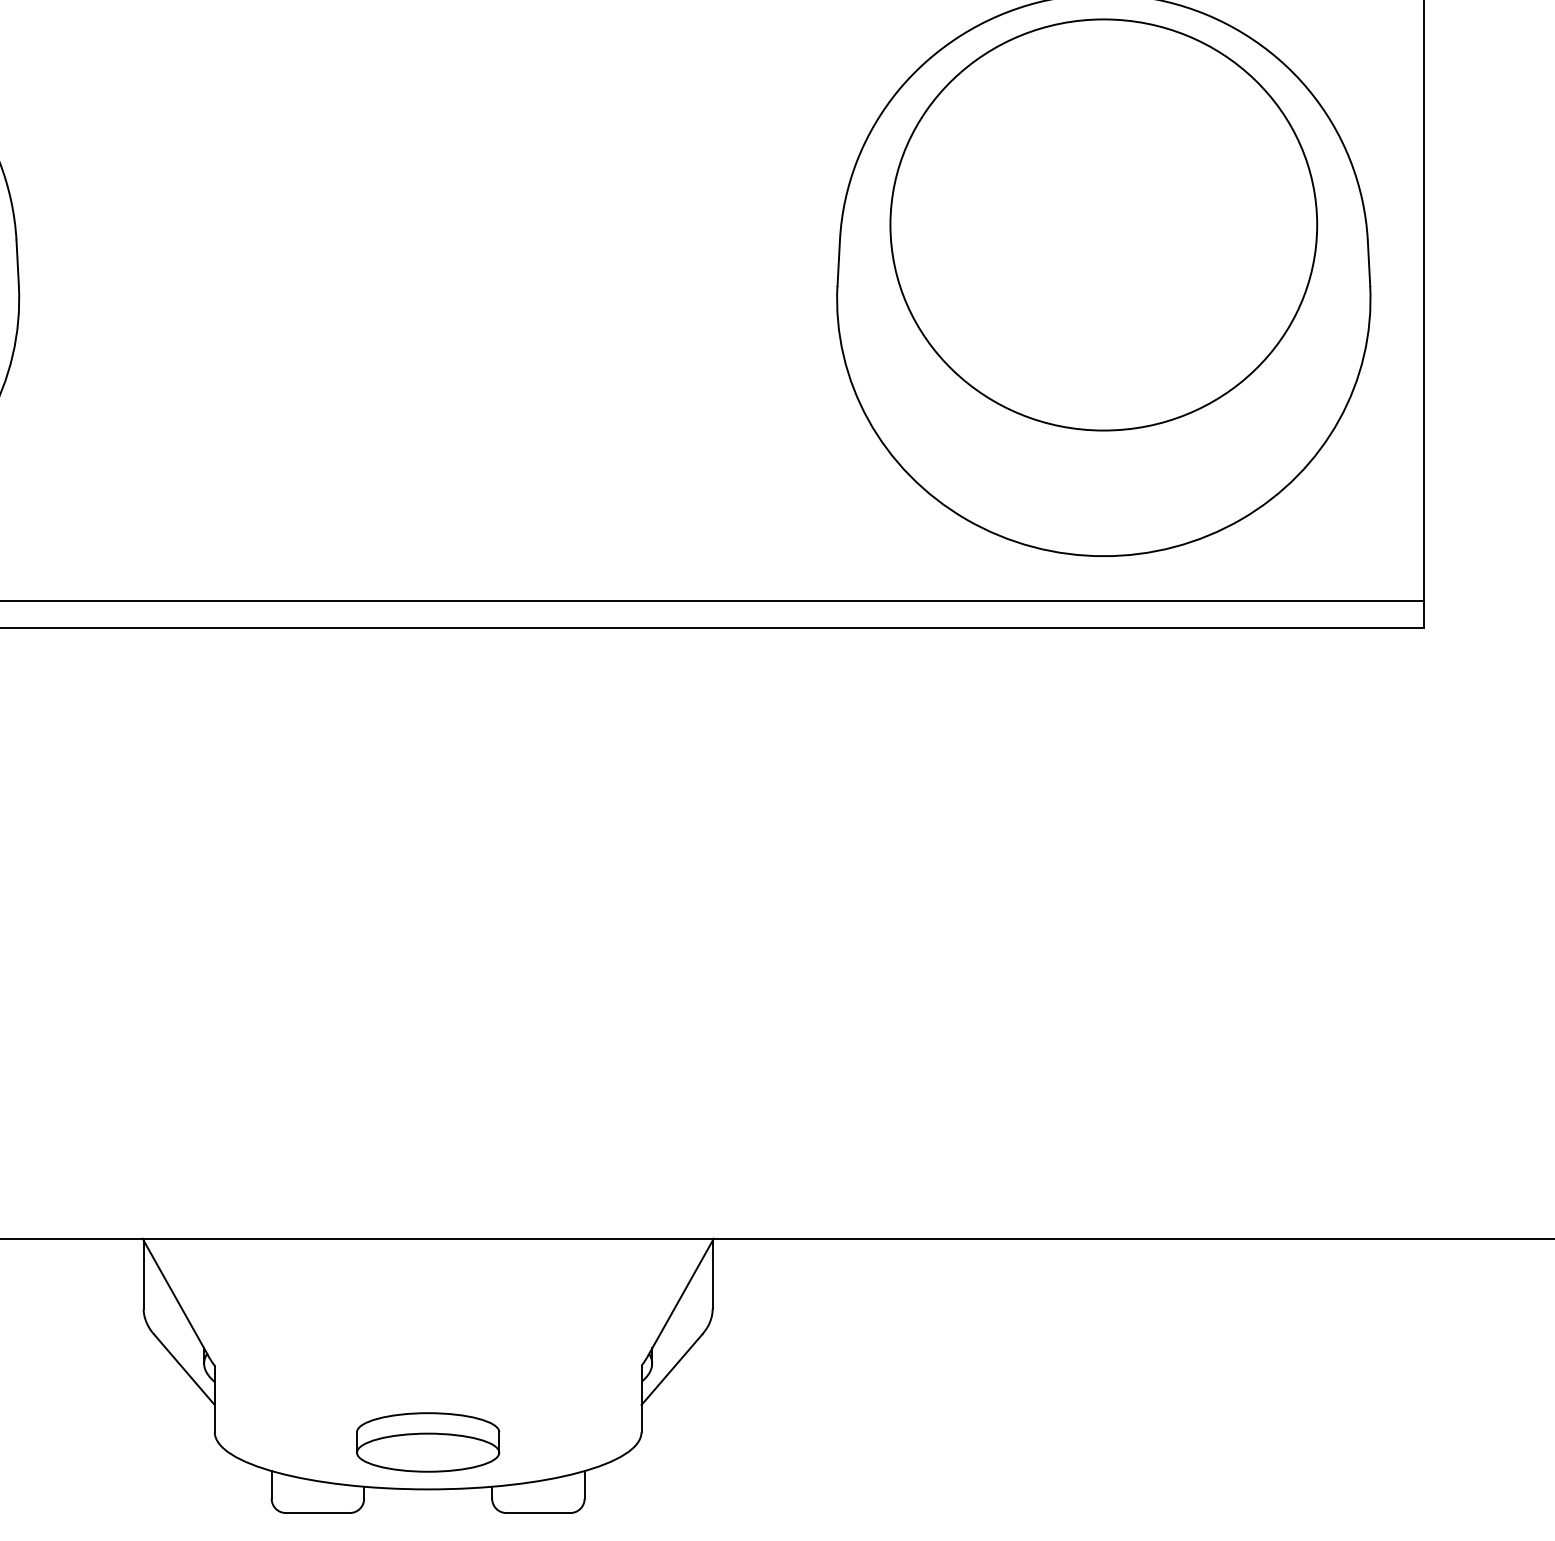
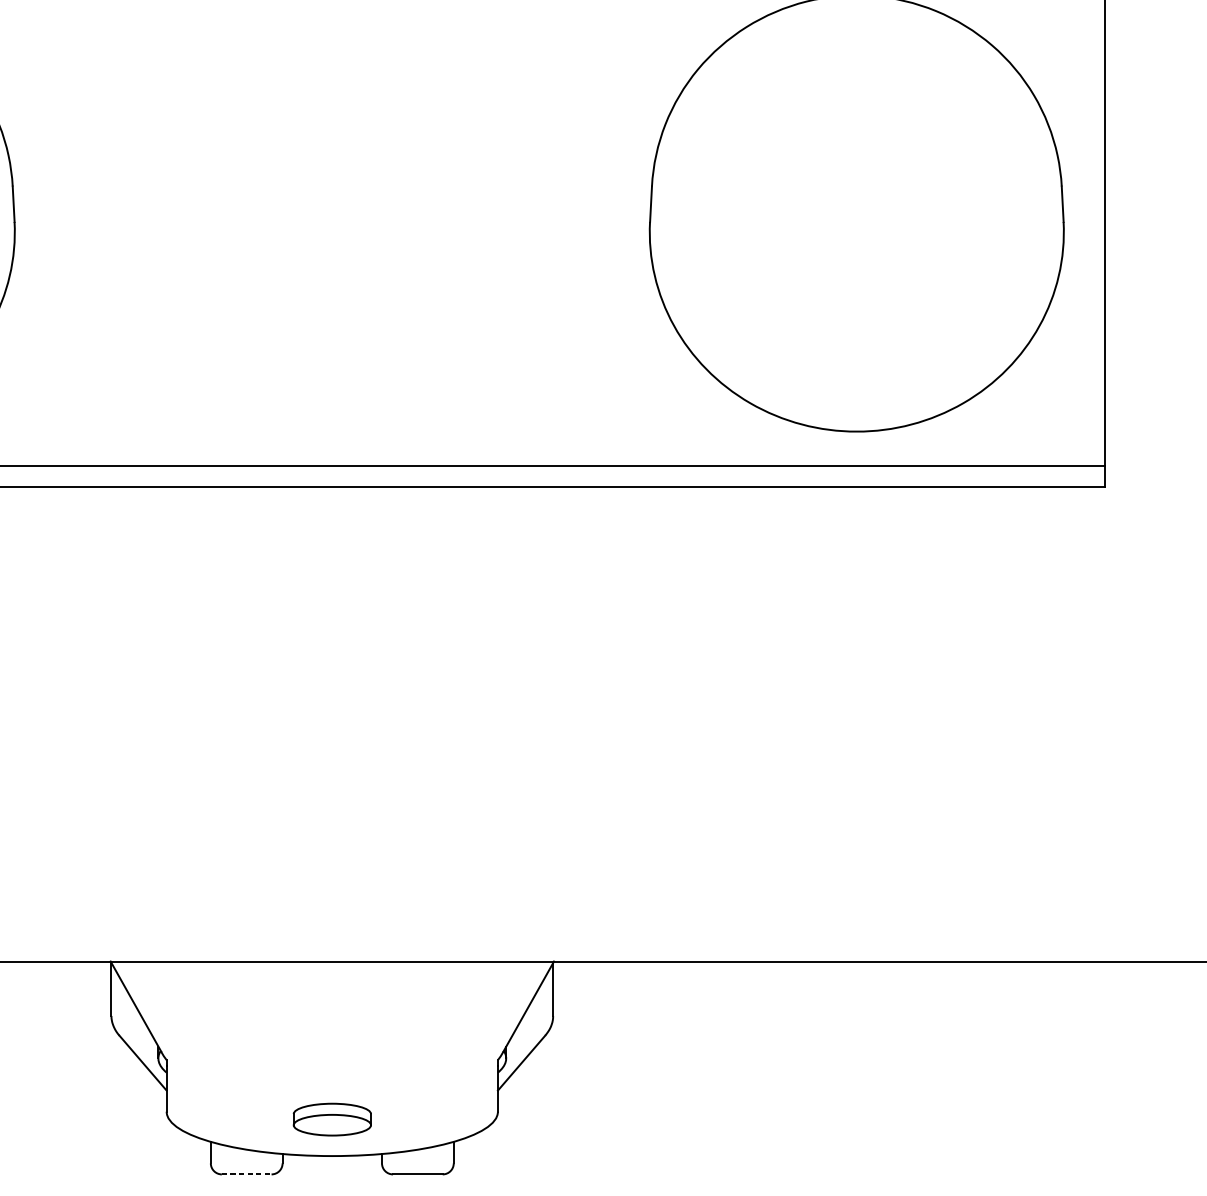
part: (1103, 224) -> (856, 174), removed
part: (428, 1442) -> (332, 1119), size x0.7
line: (318, 1513) -> (247, 1174), solid -> dashed

